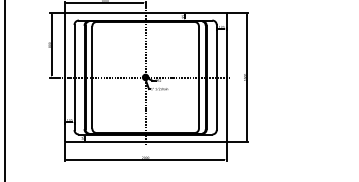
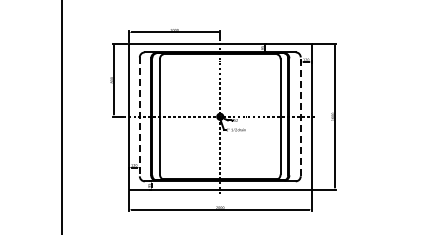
line: (216, 77) -> (300, 116), solid -> dashed
line: (74, 78) -> (139, 117), solid -> dashed

